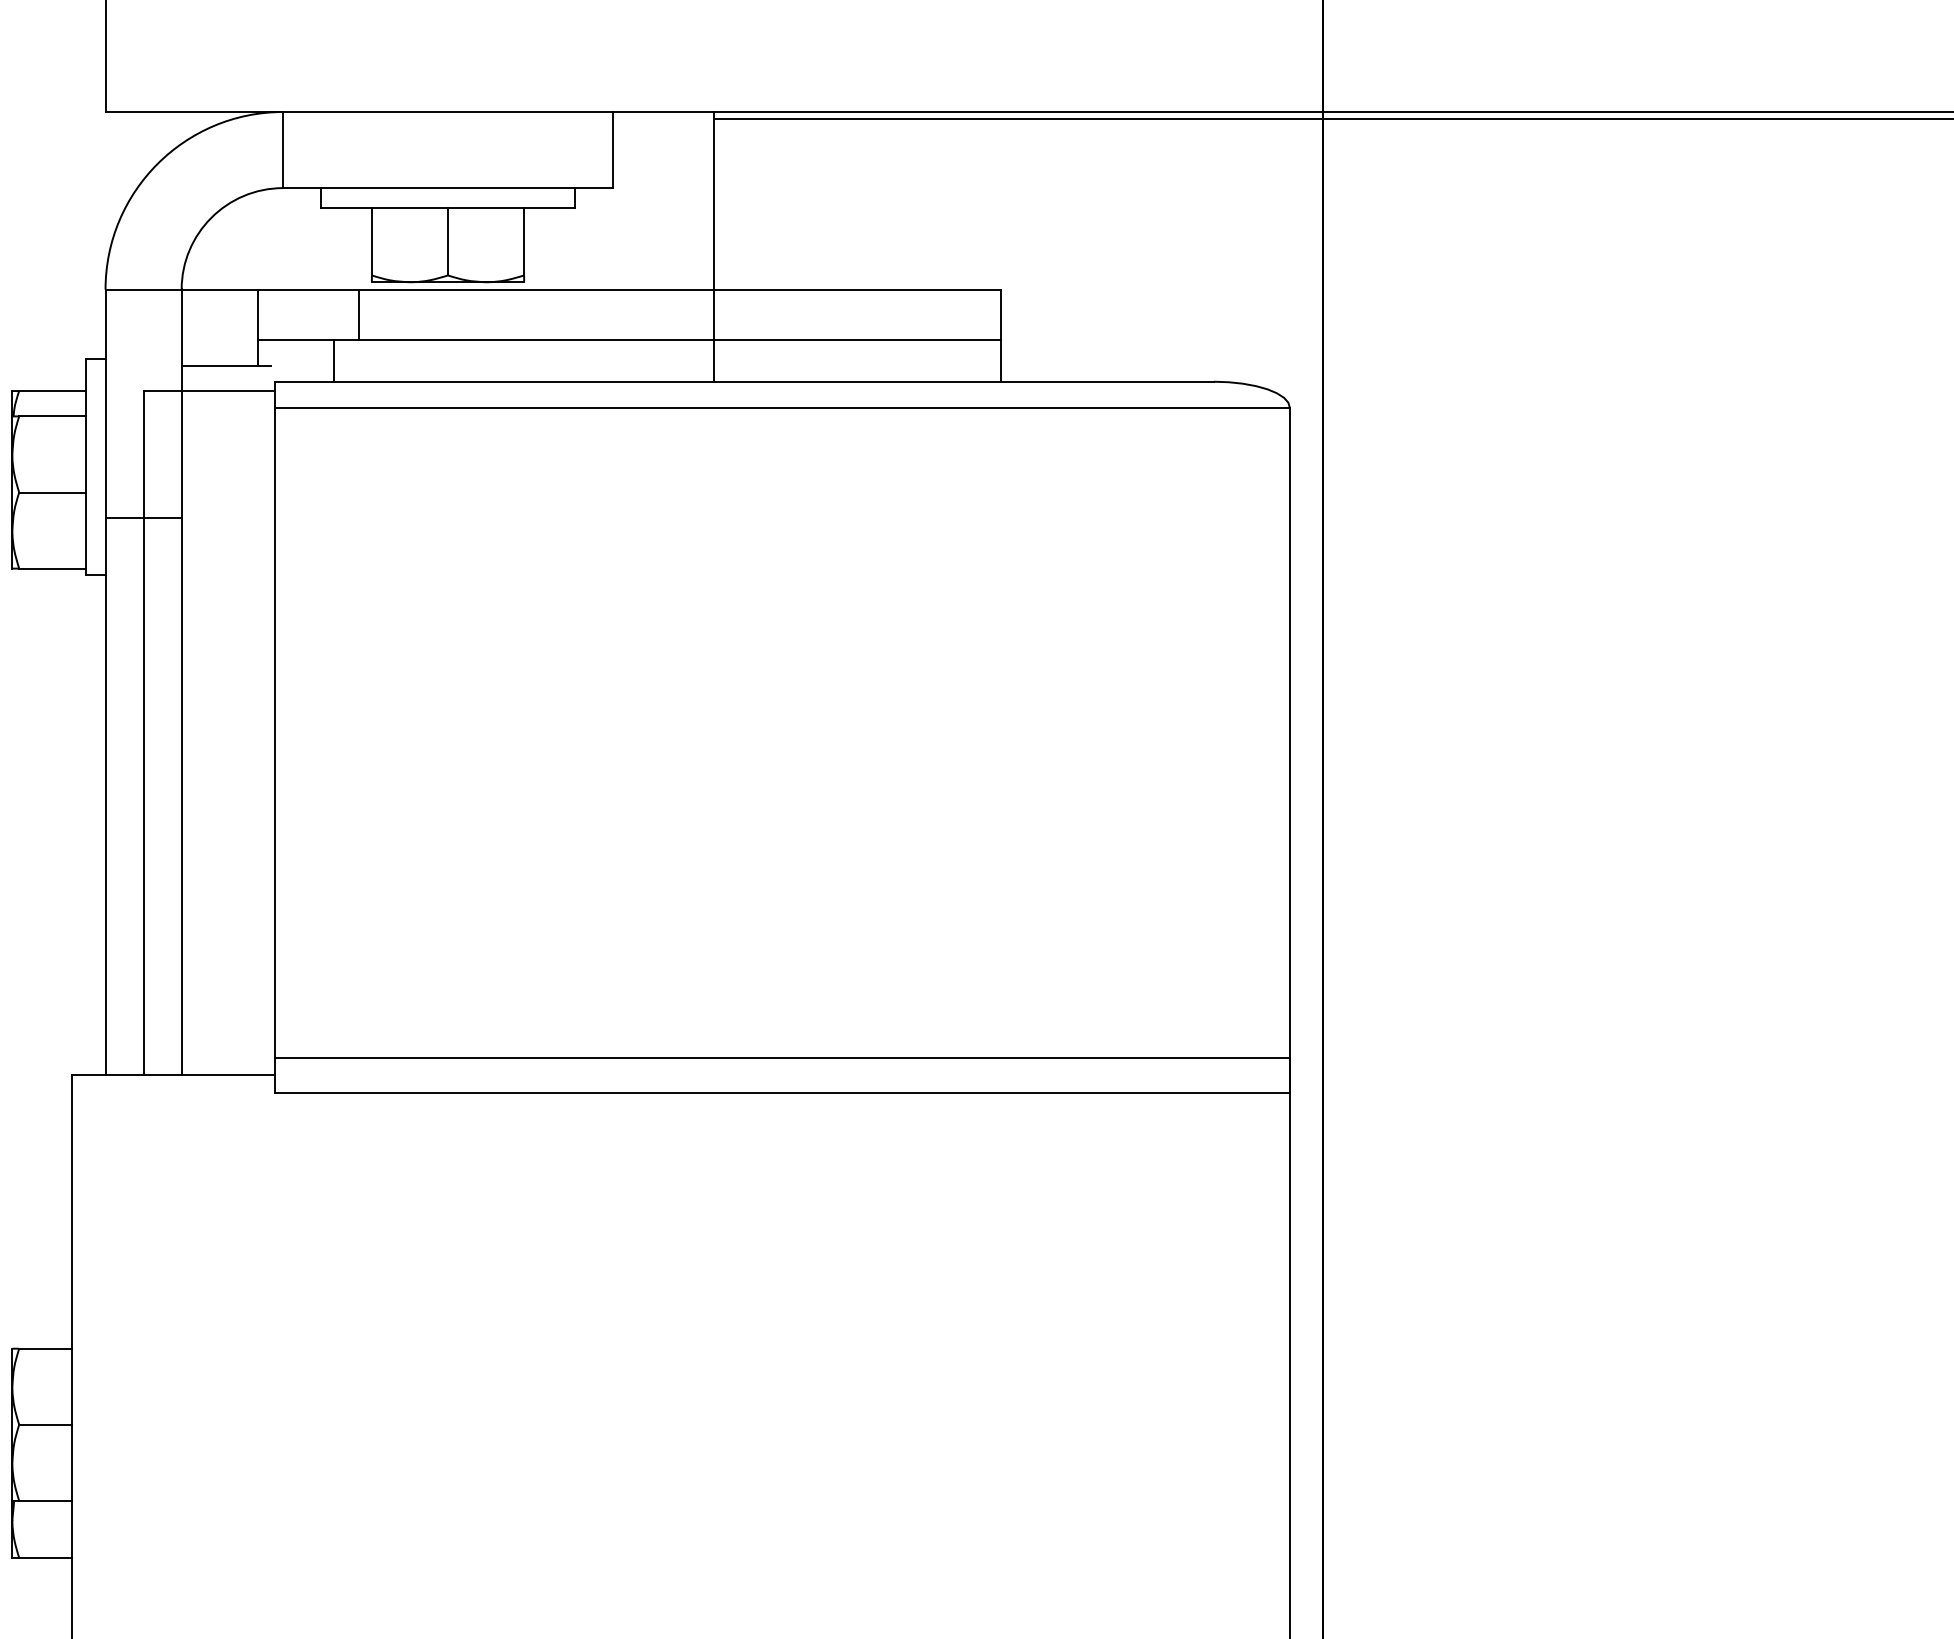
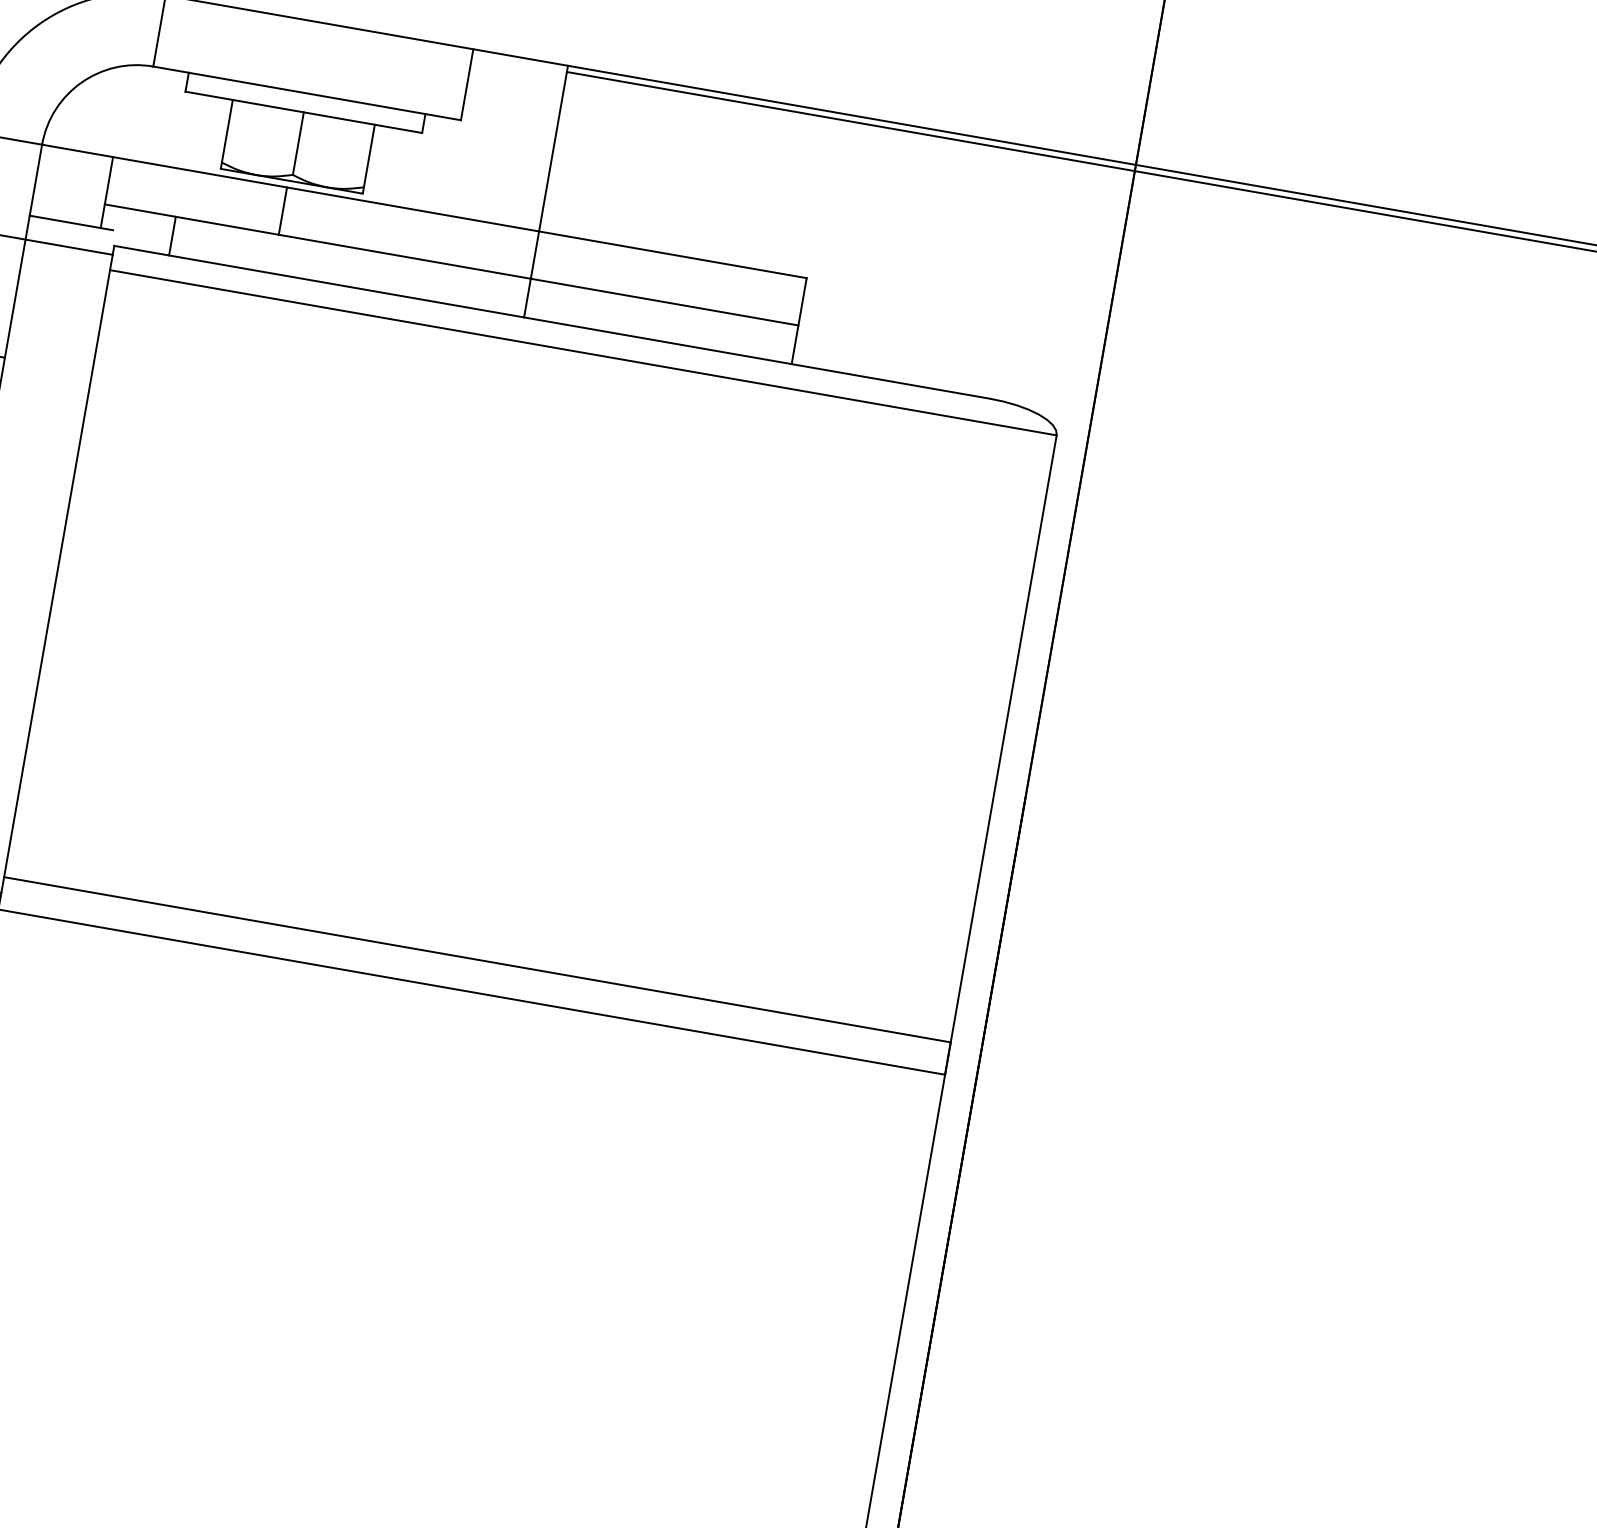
line: (359, 314) -> (283, 210), moved

